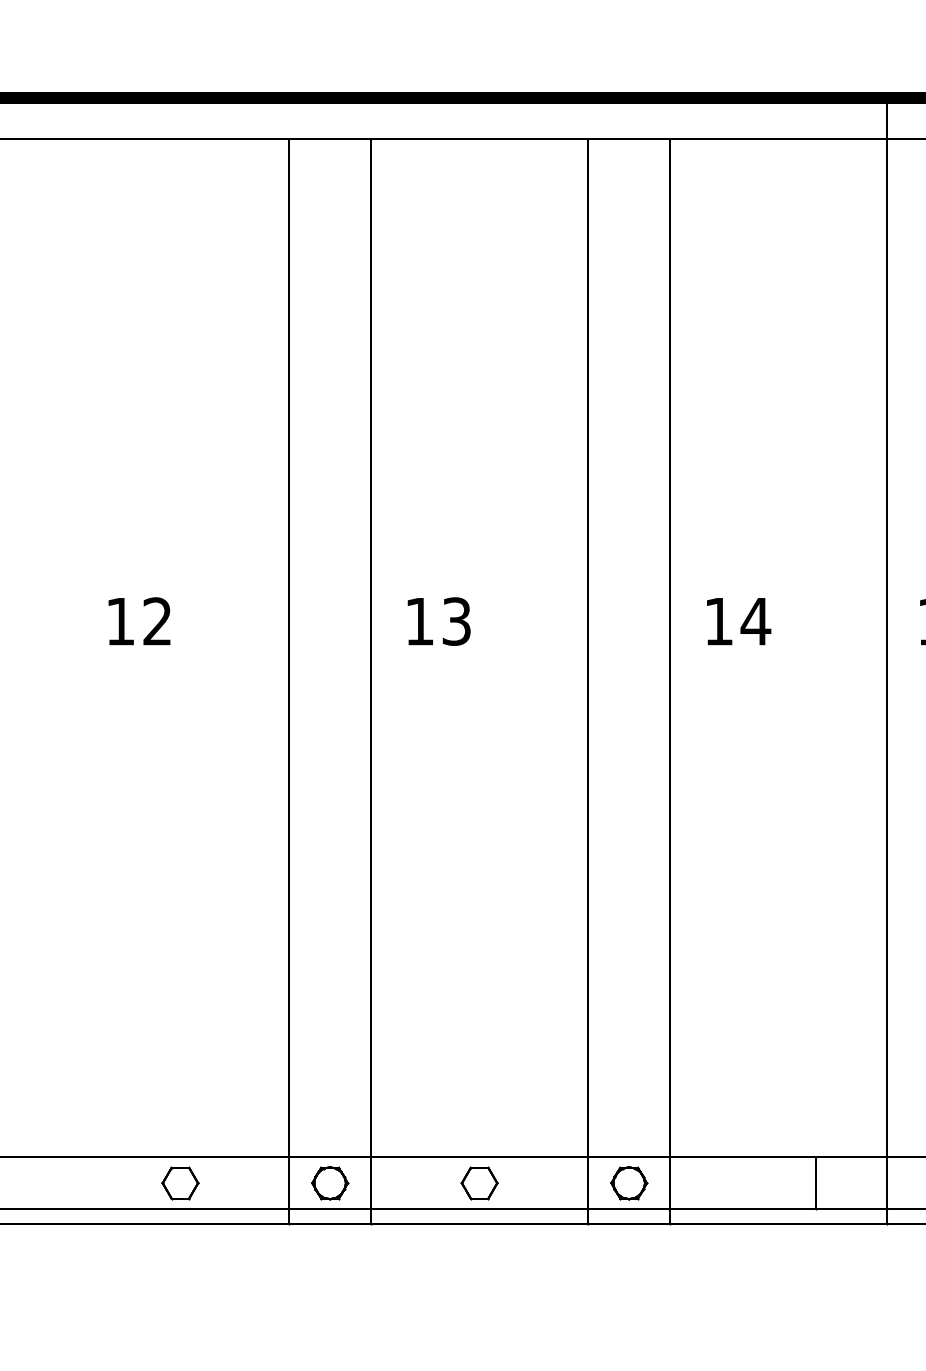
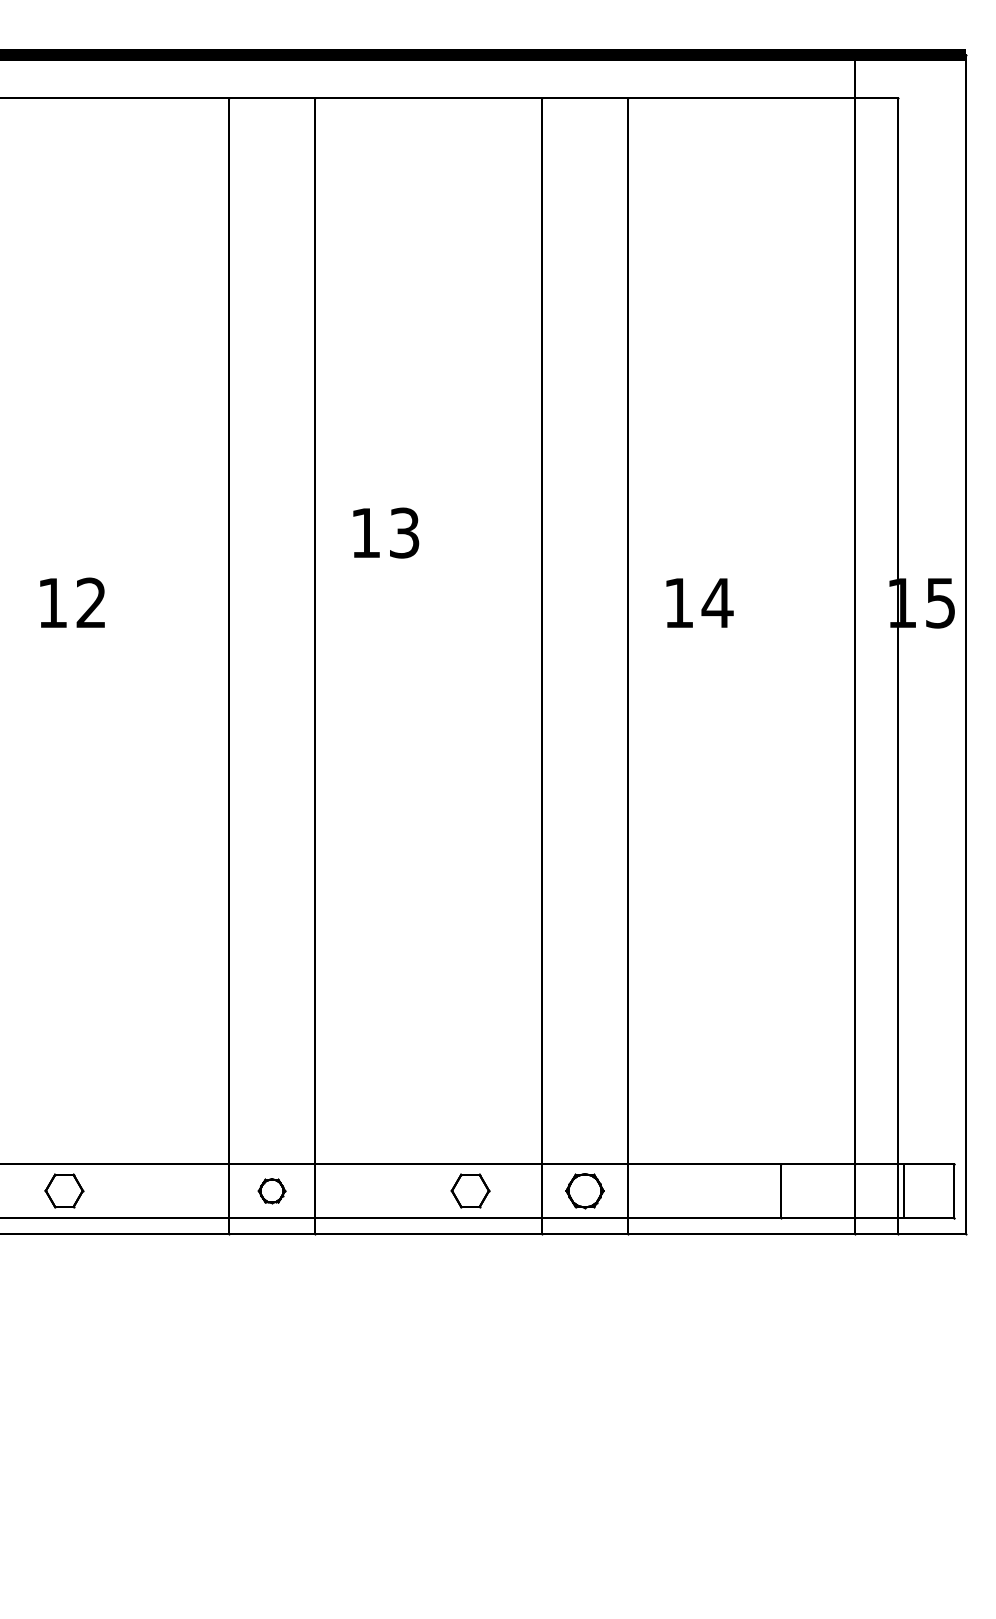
text: (439, 621) -> (386, 532), moved
part: (180, 1182) -> (64, 1190), moved
part: (479, 1182) -> (470, 1190), moved
part: (329, 1183) -> (271, 1191), size x0.7

